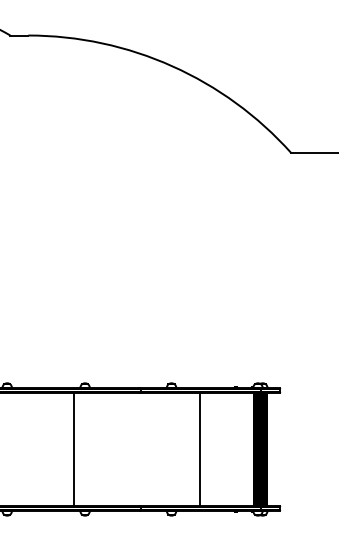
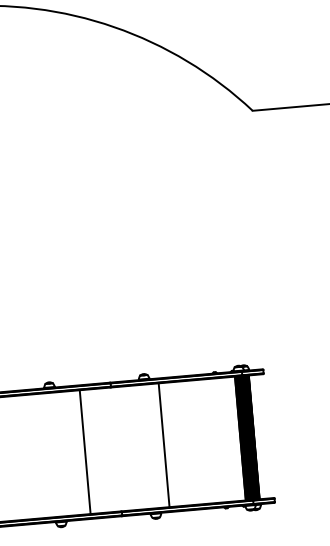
line: (74, 449) -> (85, 452), moved
line: (200, 449) -> (164, 445), moved

